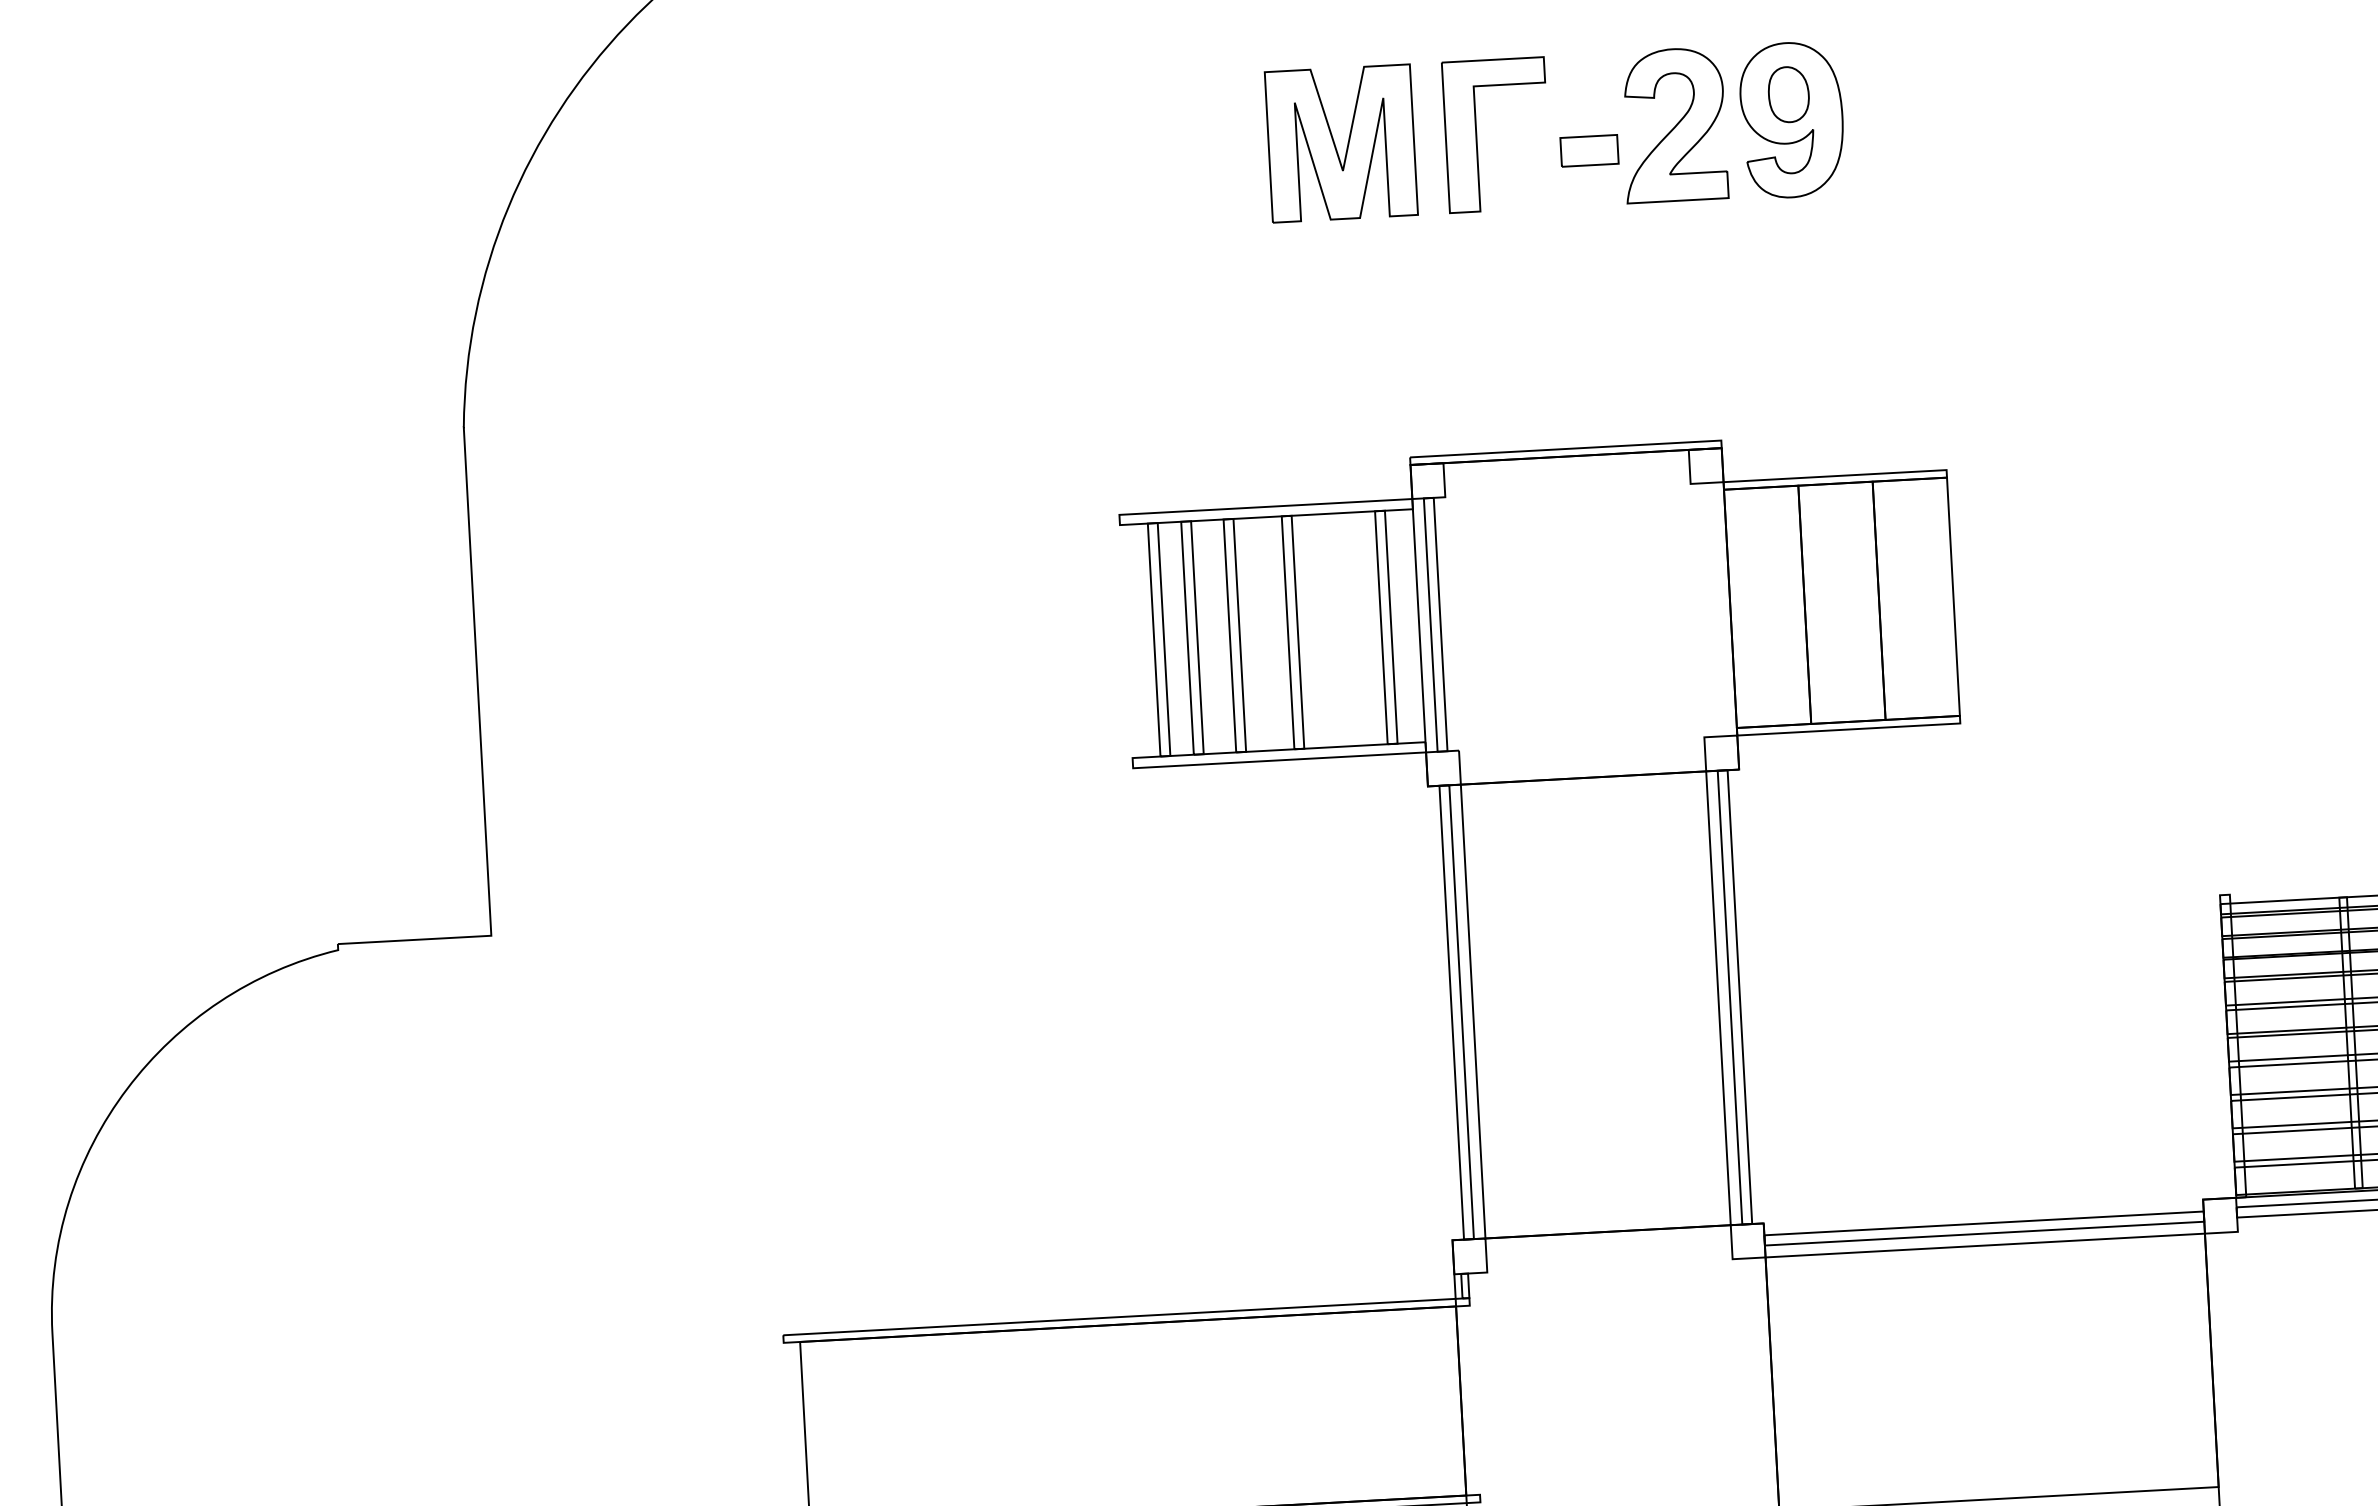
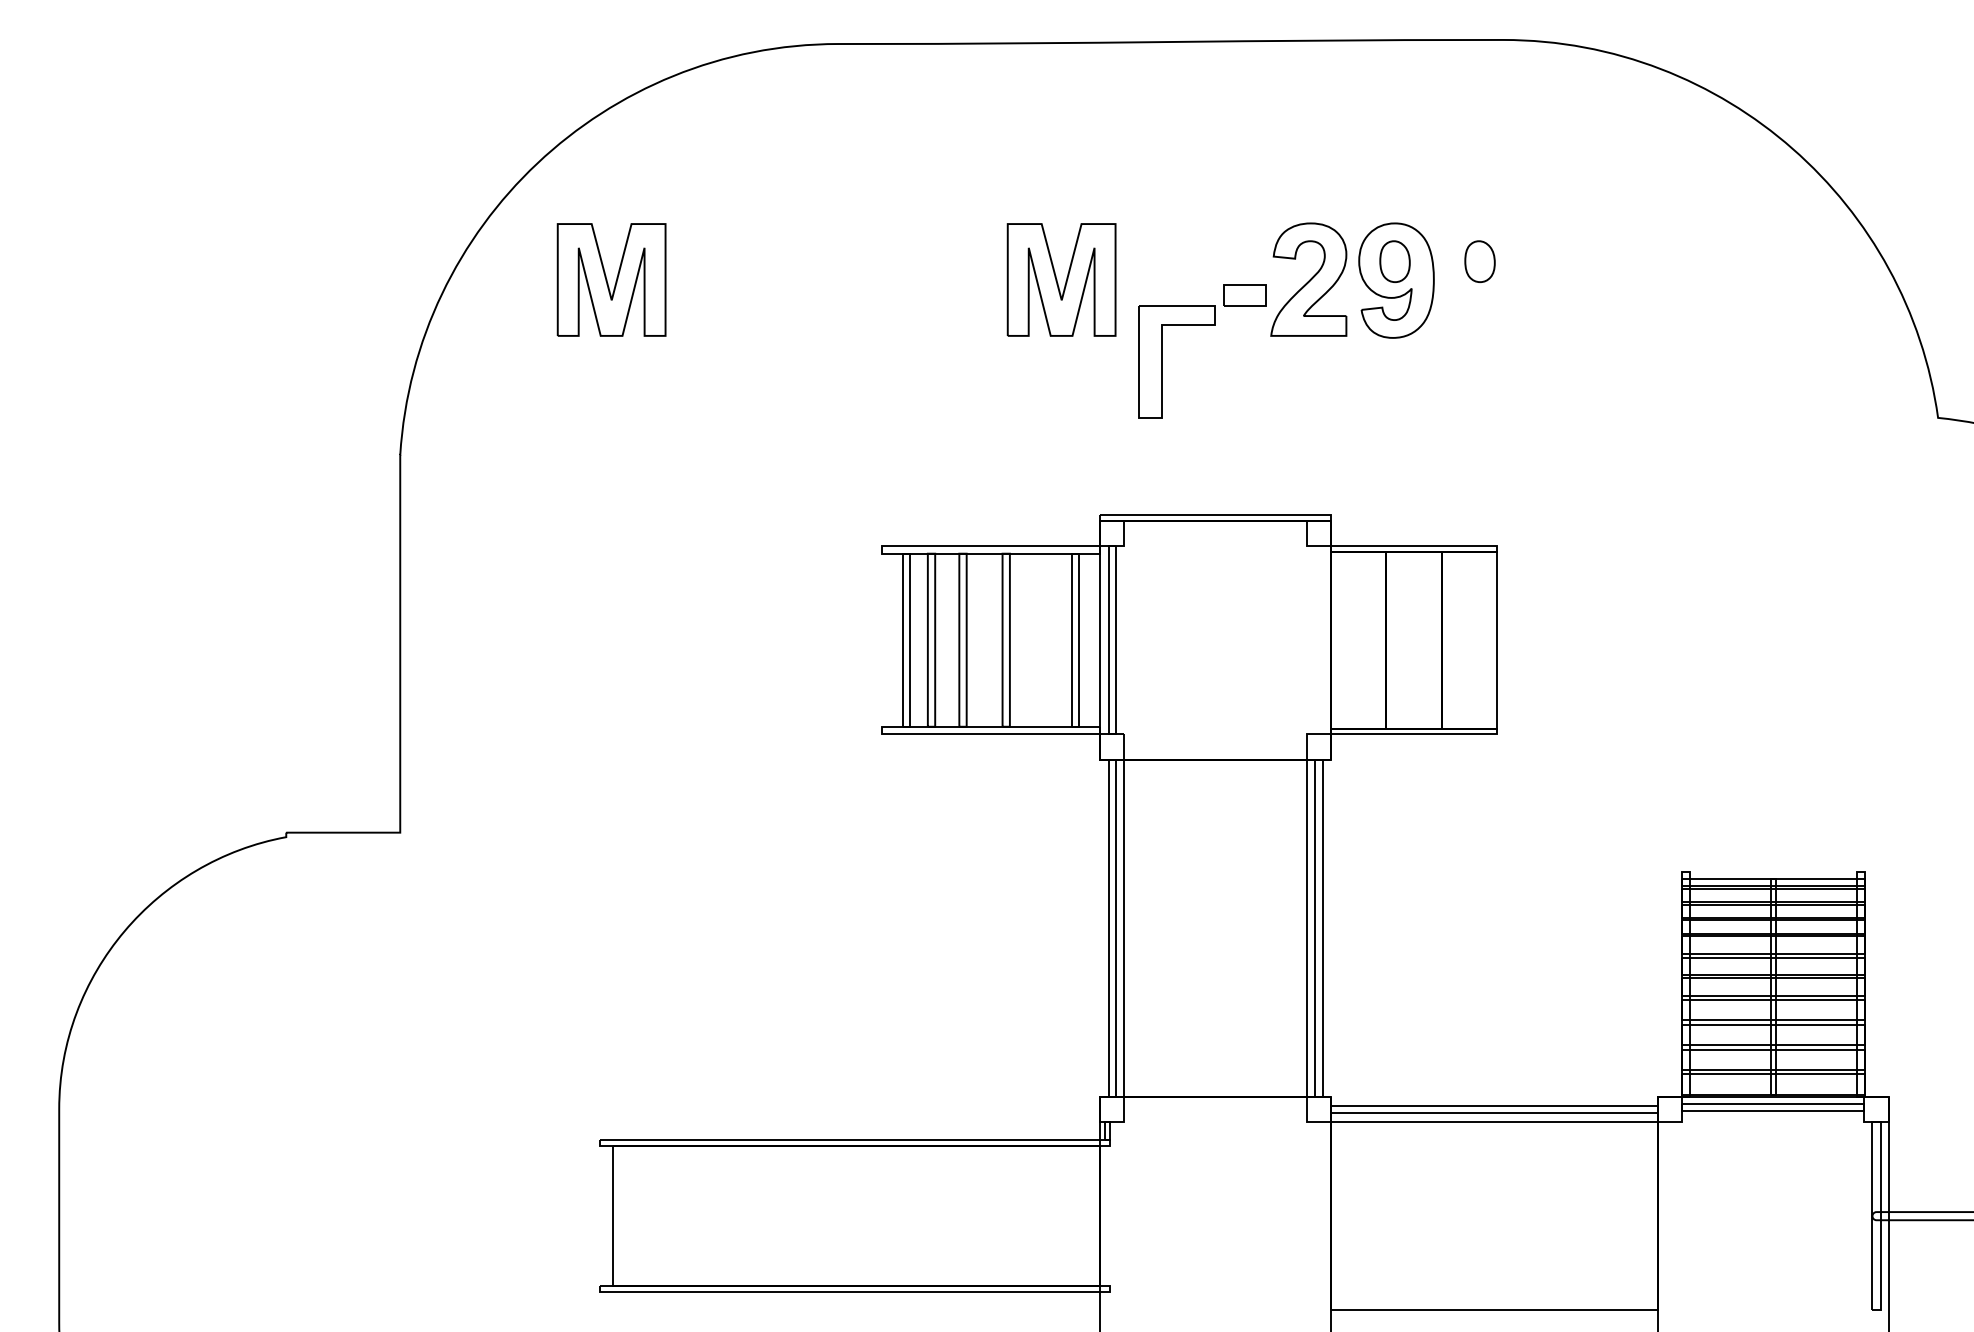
part: (1902, 88) -> (1479, 261), added
part: (1477, 135) -> (1162, 361), moved
part: (735, 175) -> (611, 279), added

